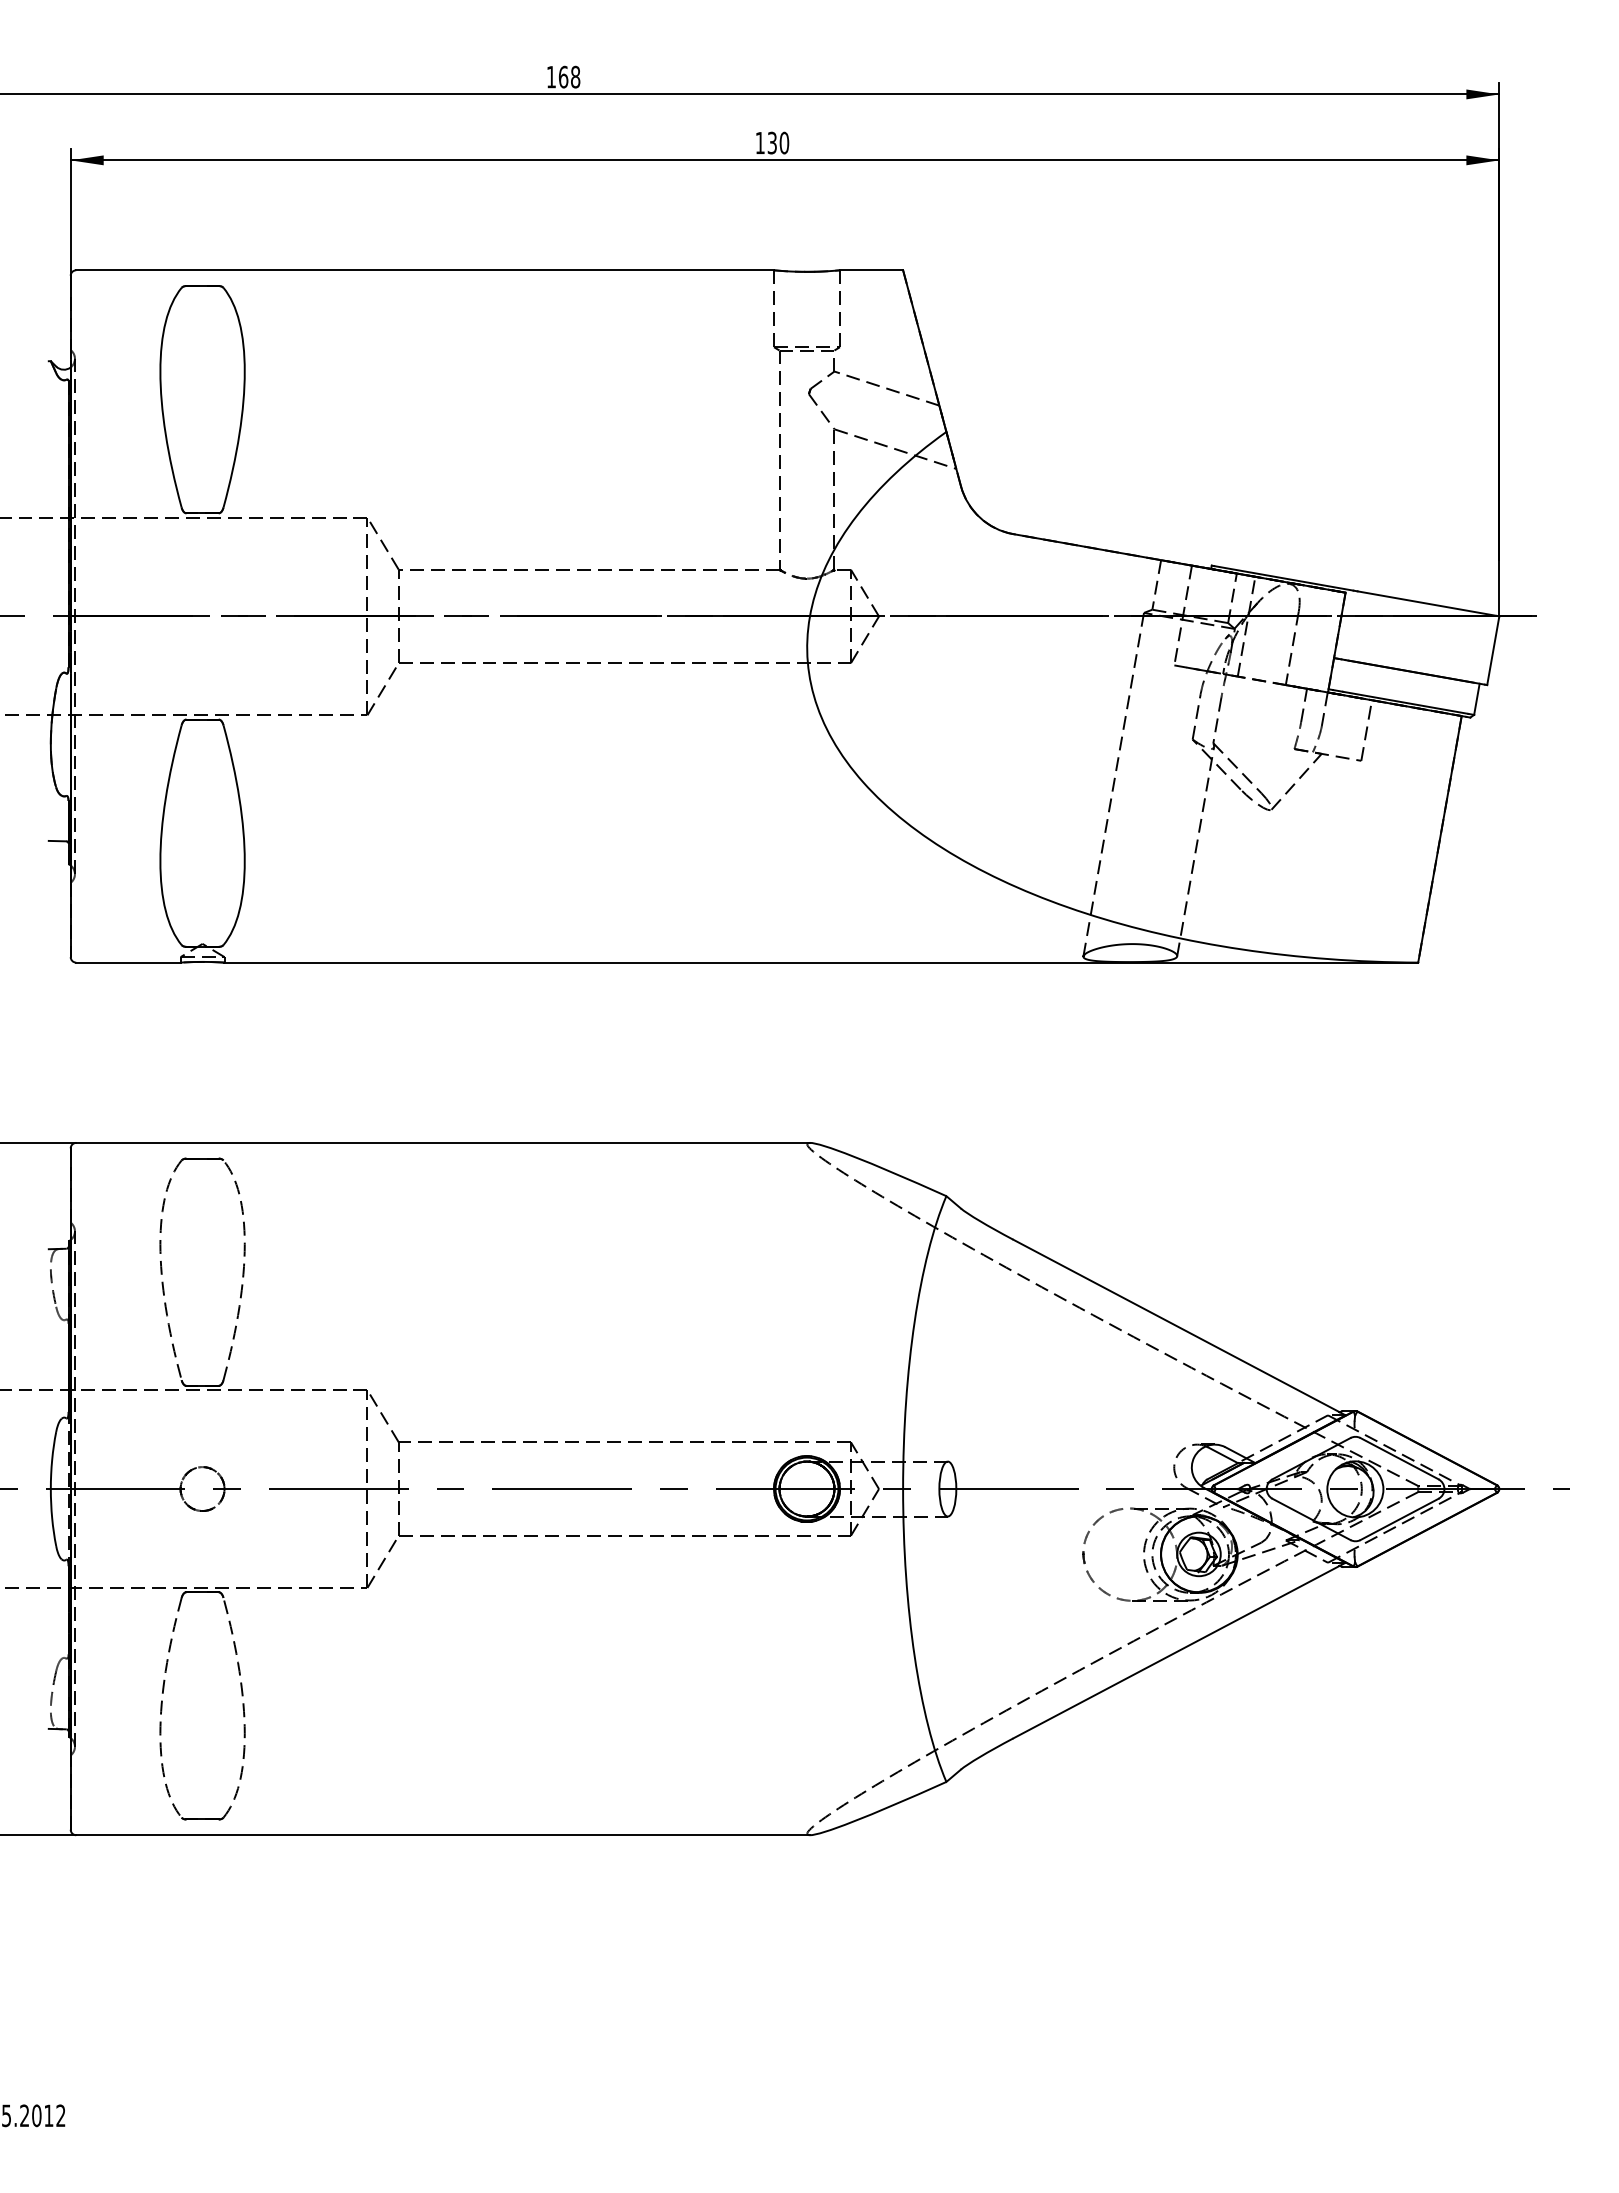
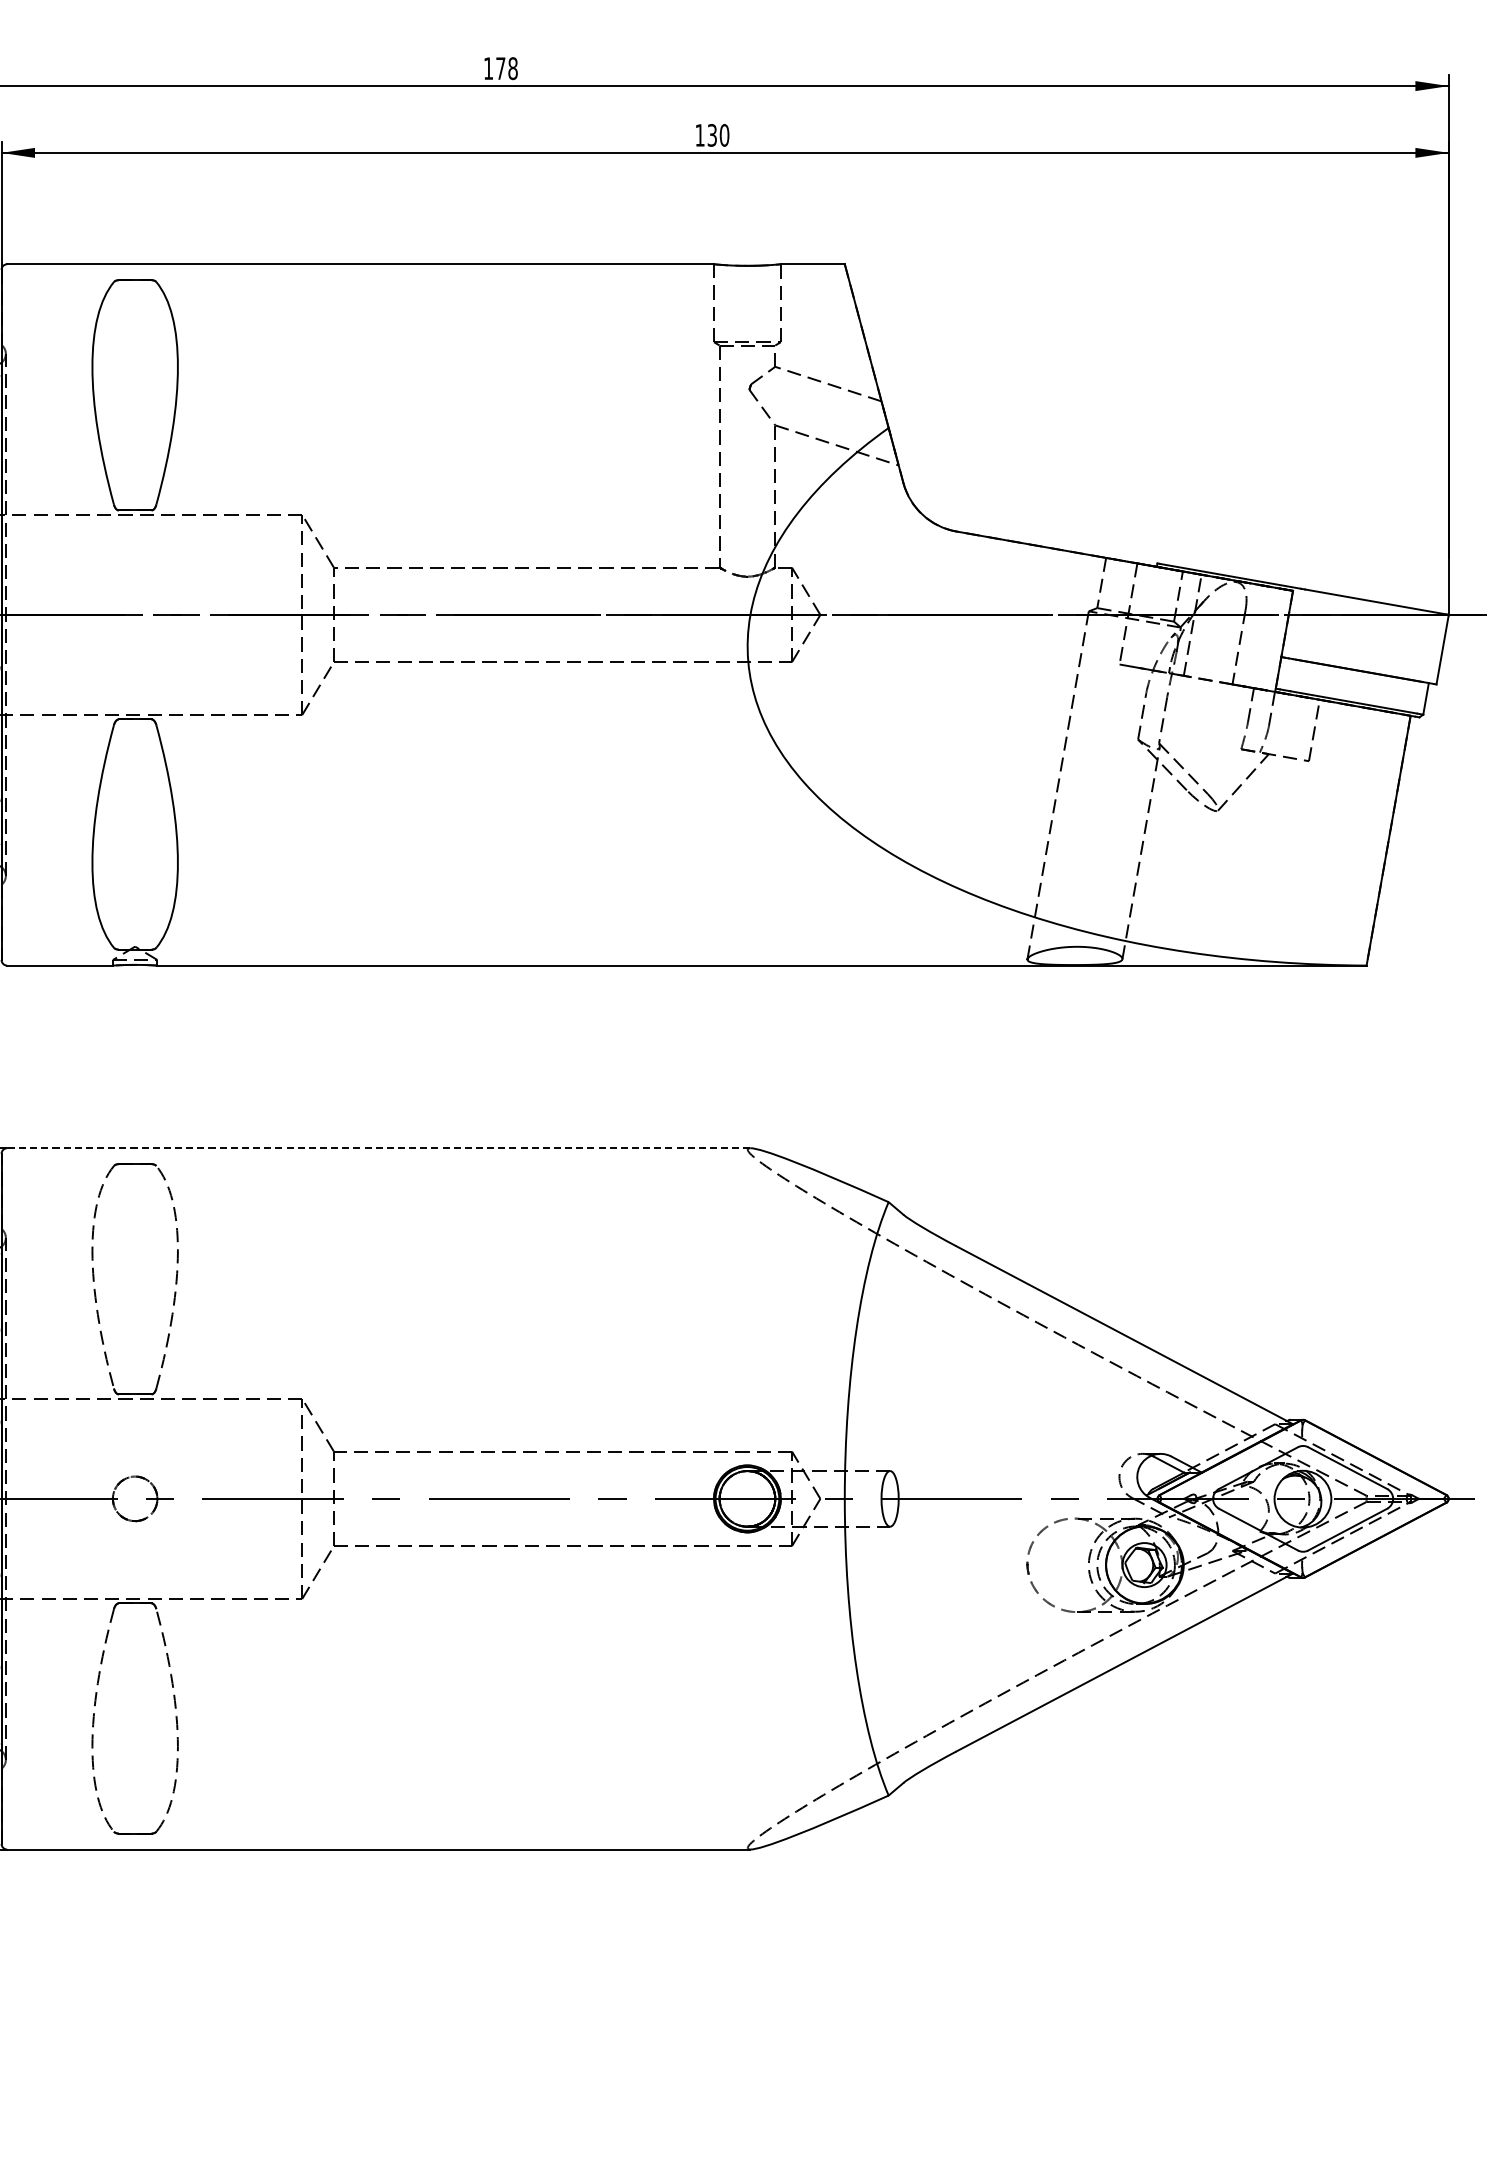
text: (563, 76) -> (500, 67), 168 -> 178
line: (443, 1142) -> (379, 1147), solid -> dashed

